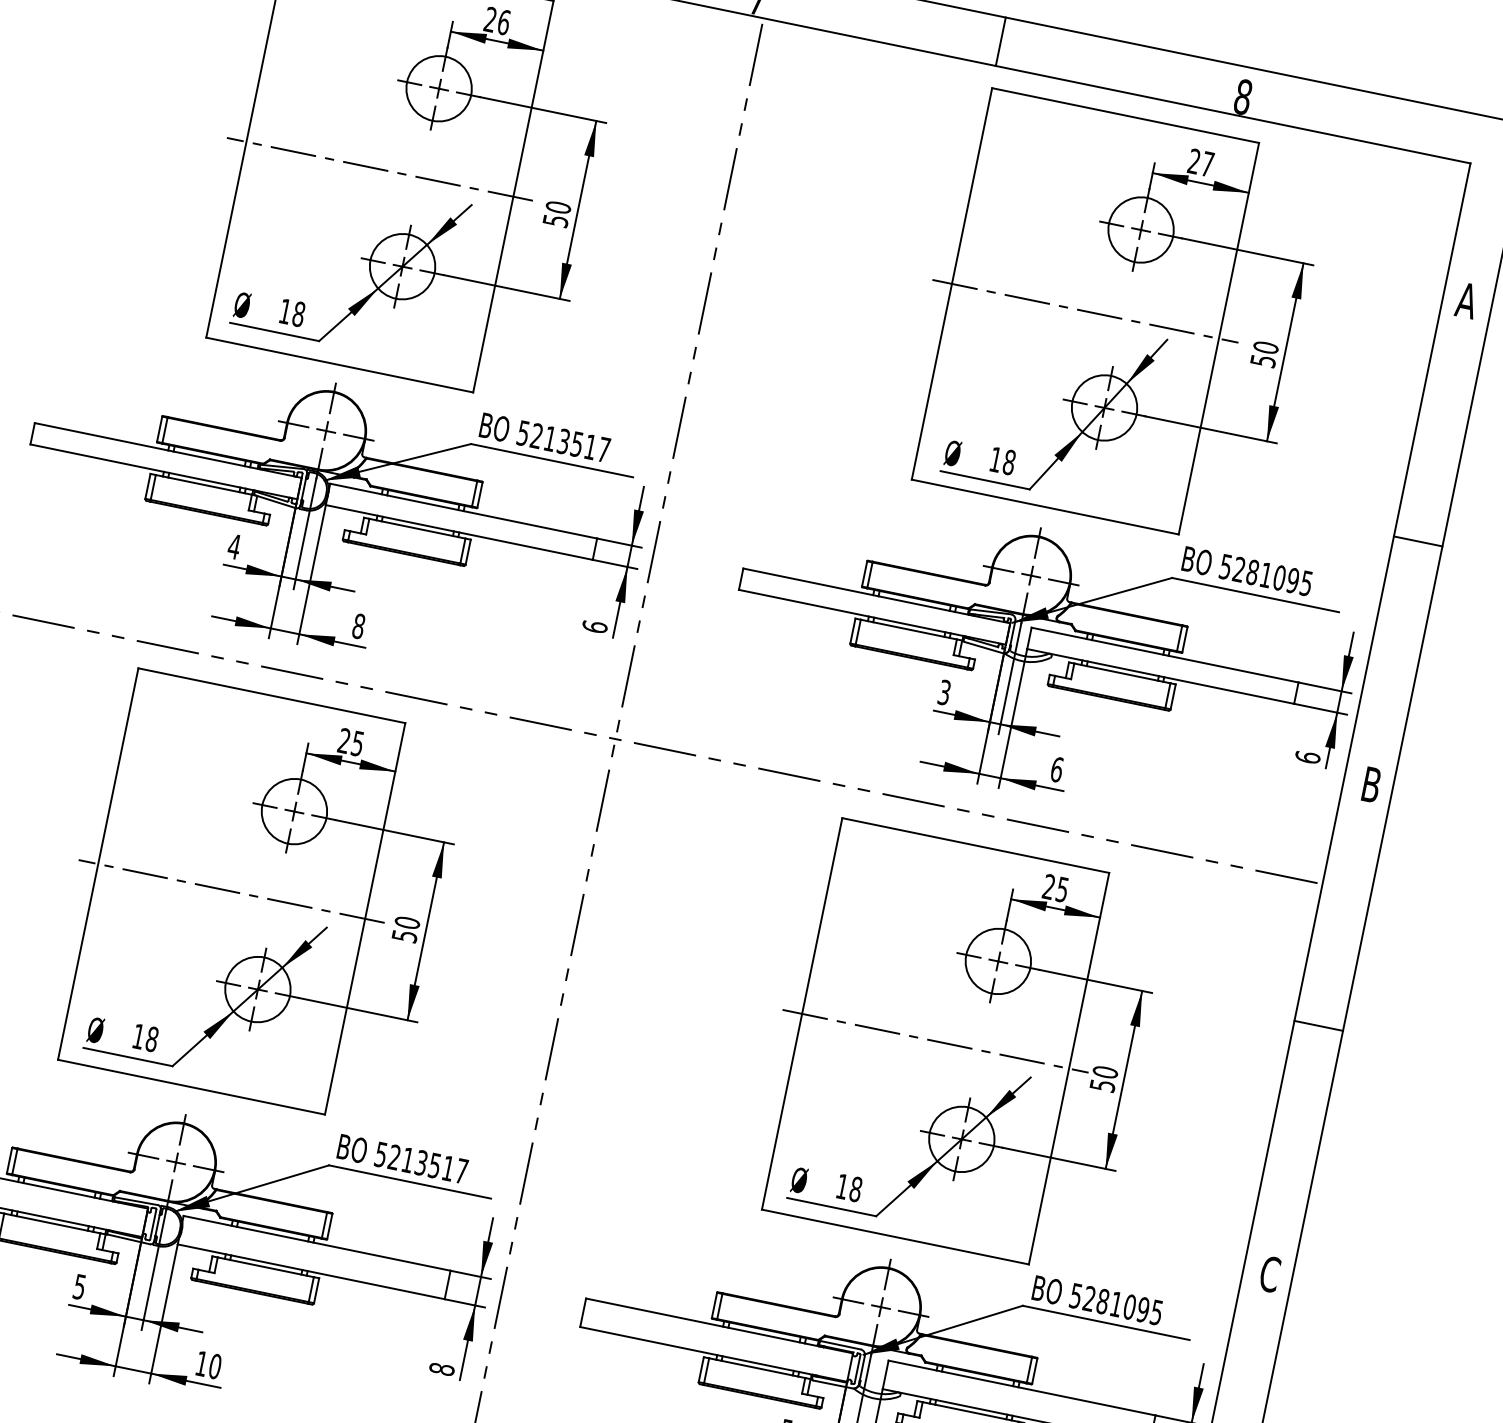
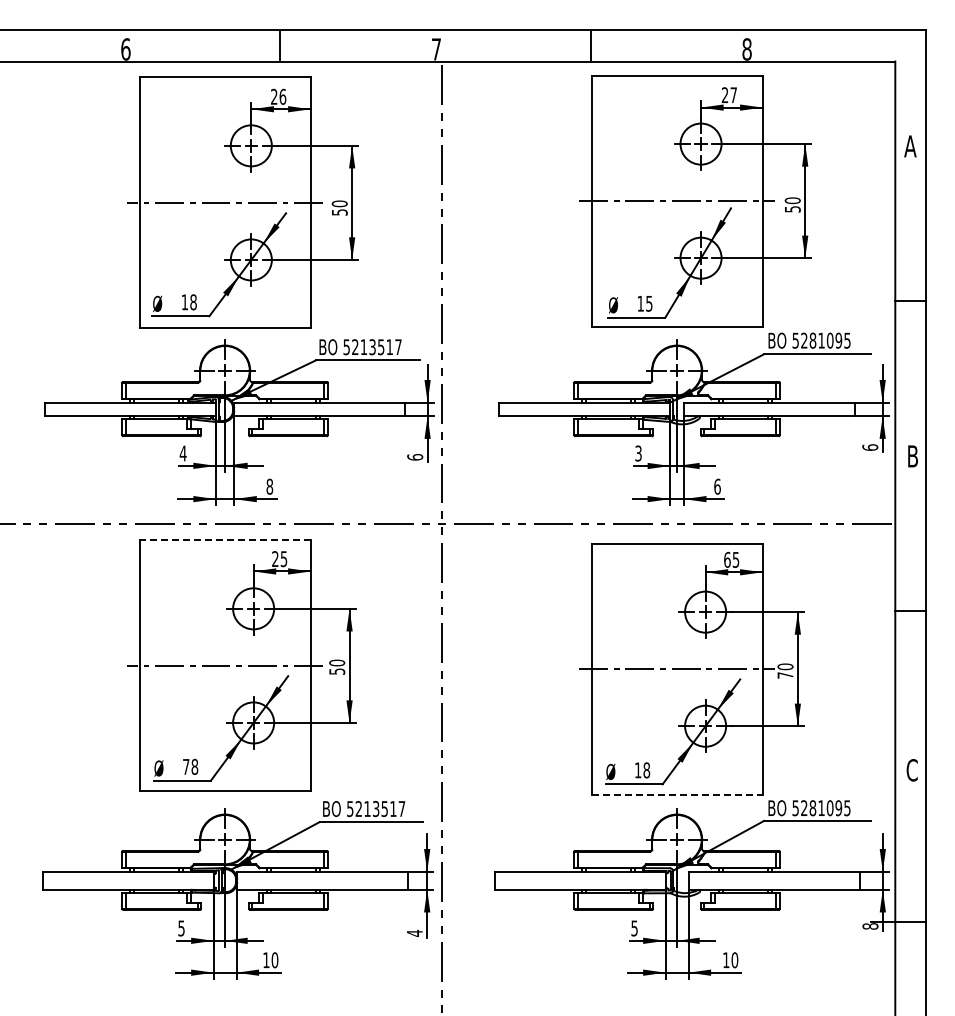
text: (1009, 462) -> (649, 303), 18 -> 15
line: (272, 695) -> (225, 540), solid -> dashed
text: (1049, 886) -> (727, 559), 25 -> 65
text: (139, 1035) -> (186, 766), 18 -> 78
text: (1102, 1085) -> (785, 675), 50 -> 70
line: (896, 1236) -> (677, 794), solid -> dashed
text: (441, 1367) -> (414, 932), 8 -> 4

